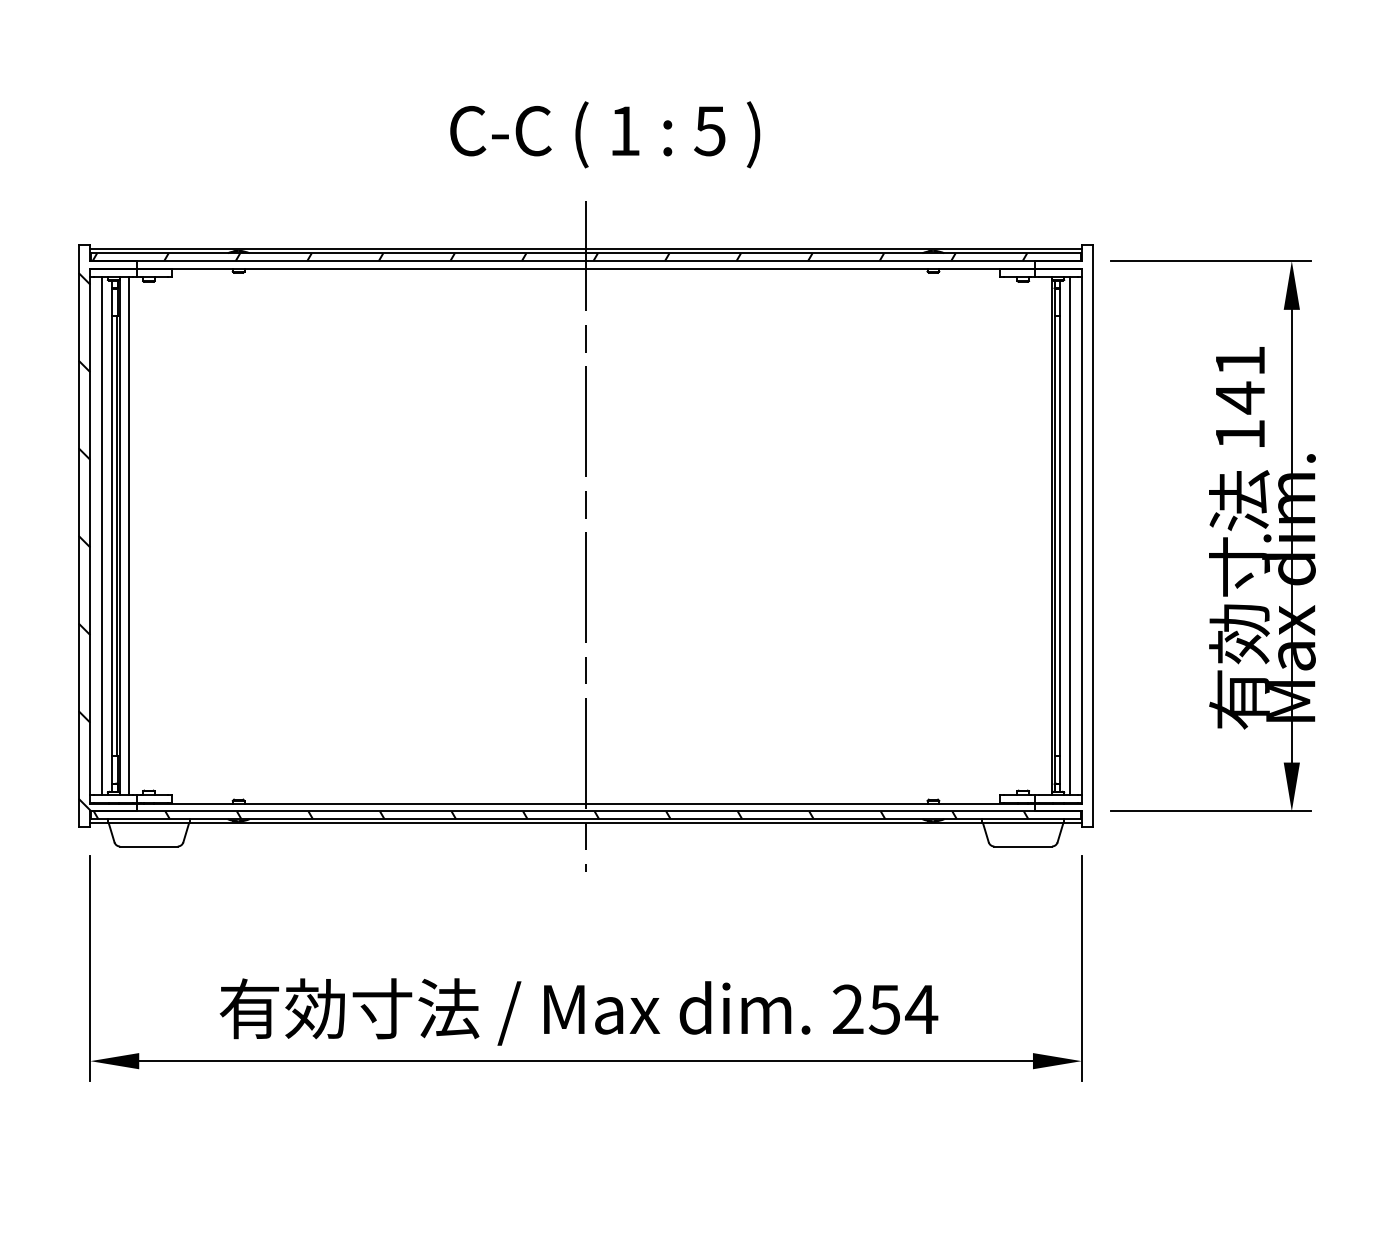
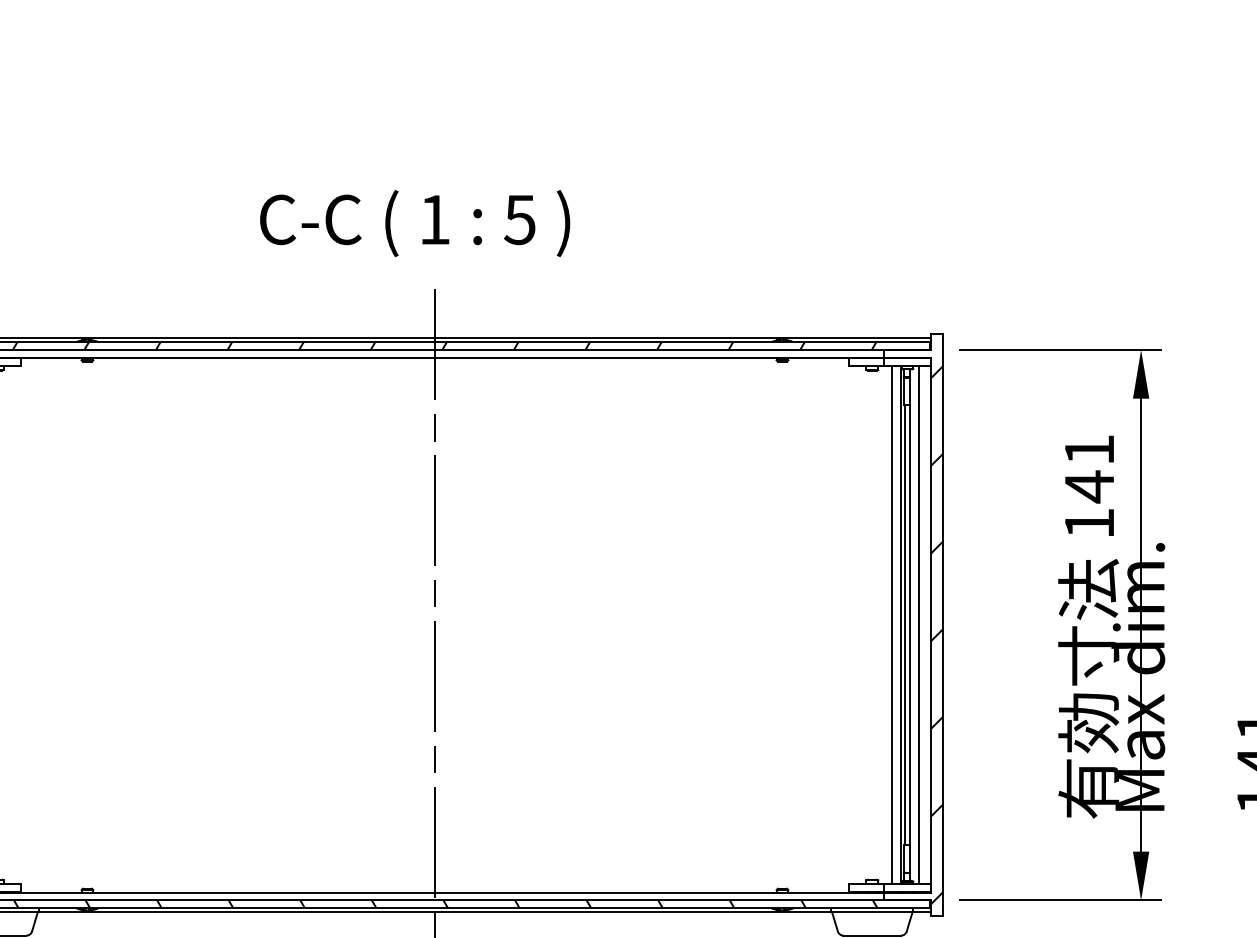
text: (605, 134) -> (415, 223), moved
line: (1042, 536) -> (891, 625), added
hatch: (1087, 546) -> (936, 635), added

